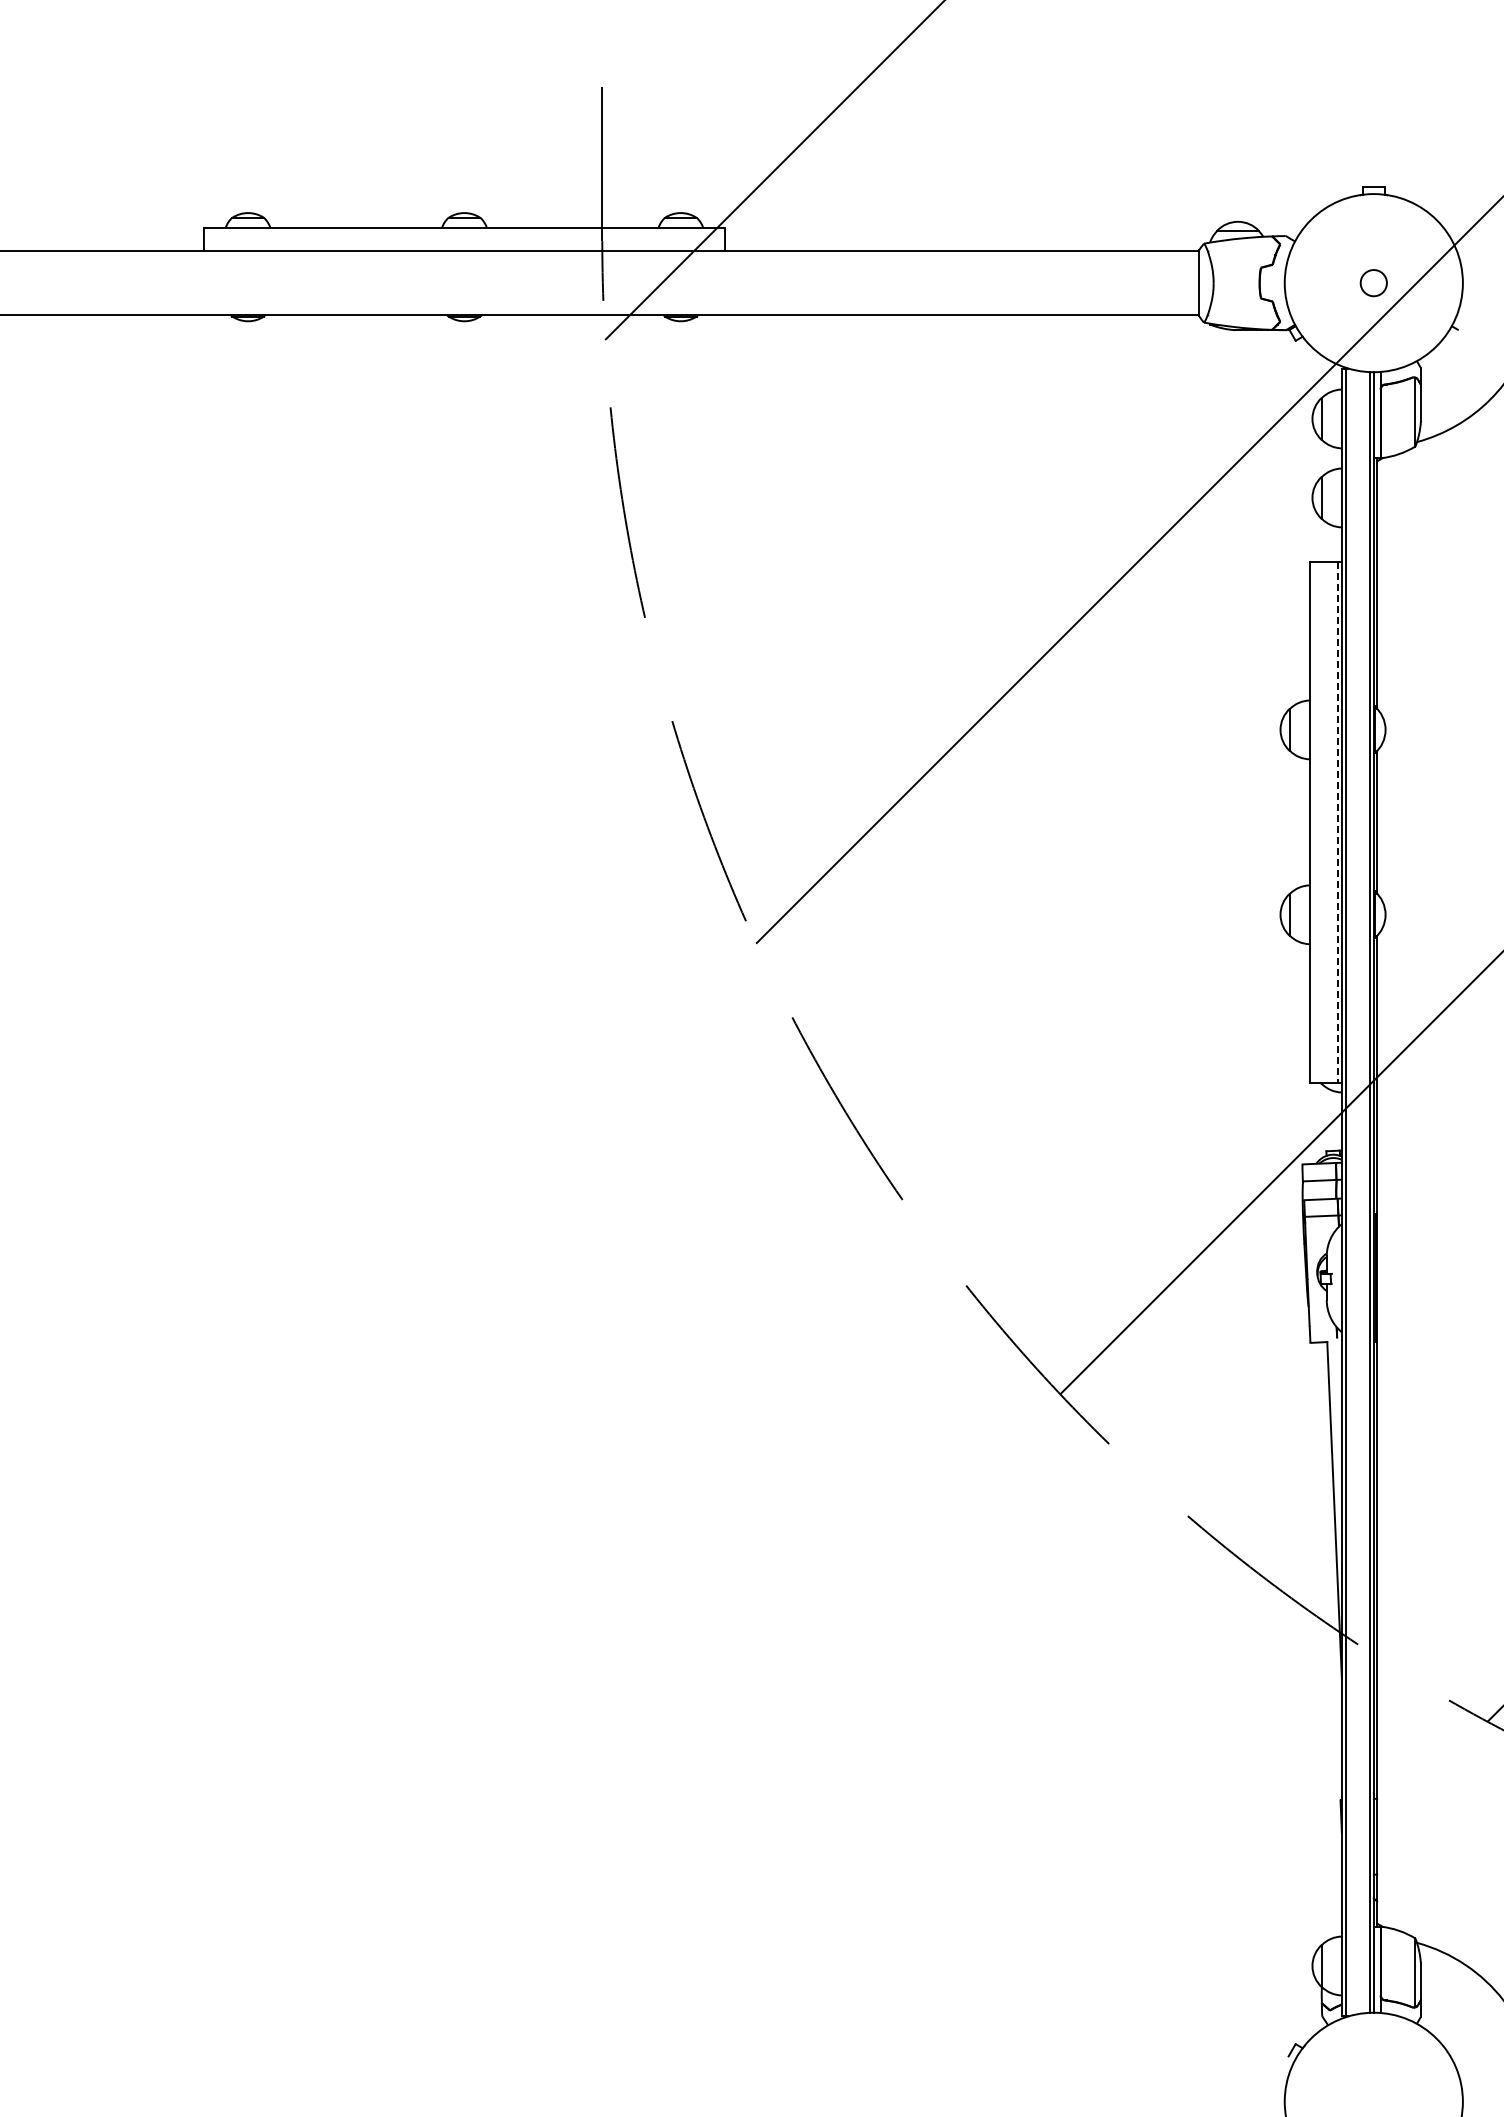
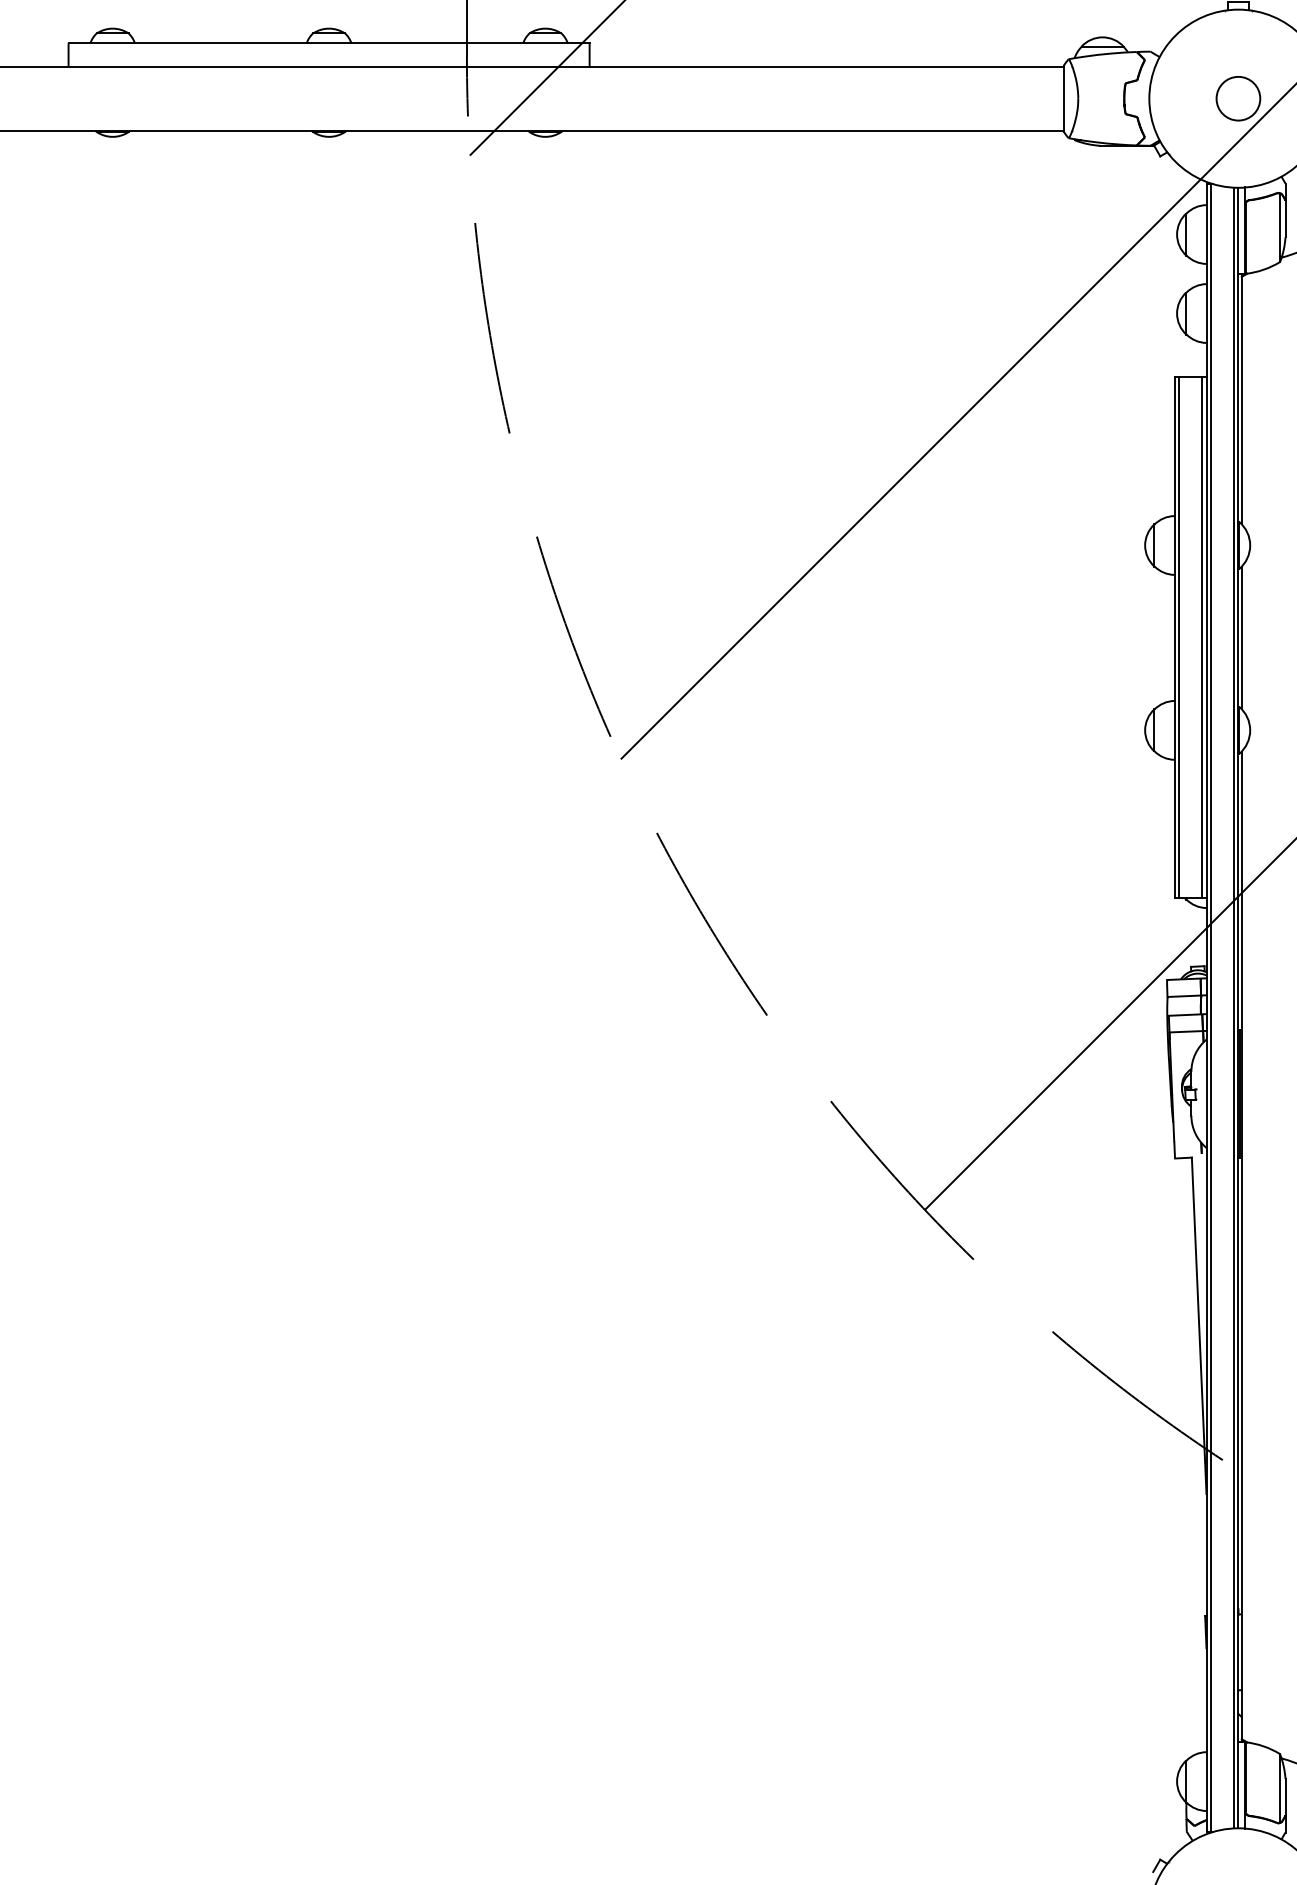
circle: (1373, 283) -> (1238, 99), size x1.67
line: (1314, 821) -> (1179, 637), added
line: (1337, 822) -> (1202, 638), dashed -> solid

